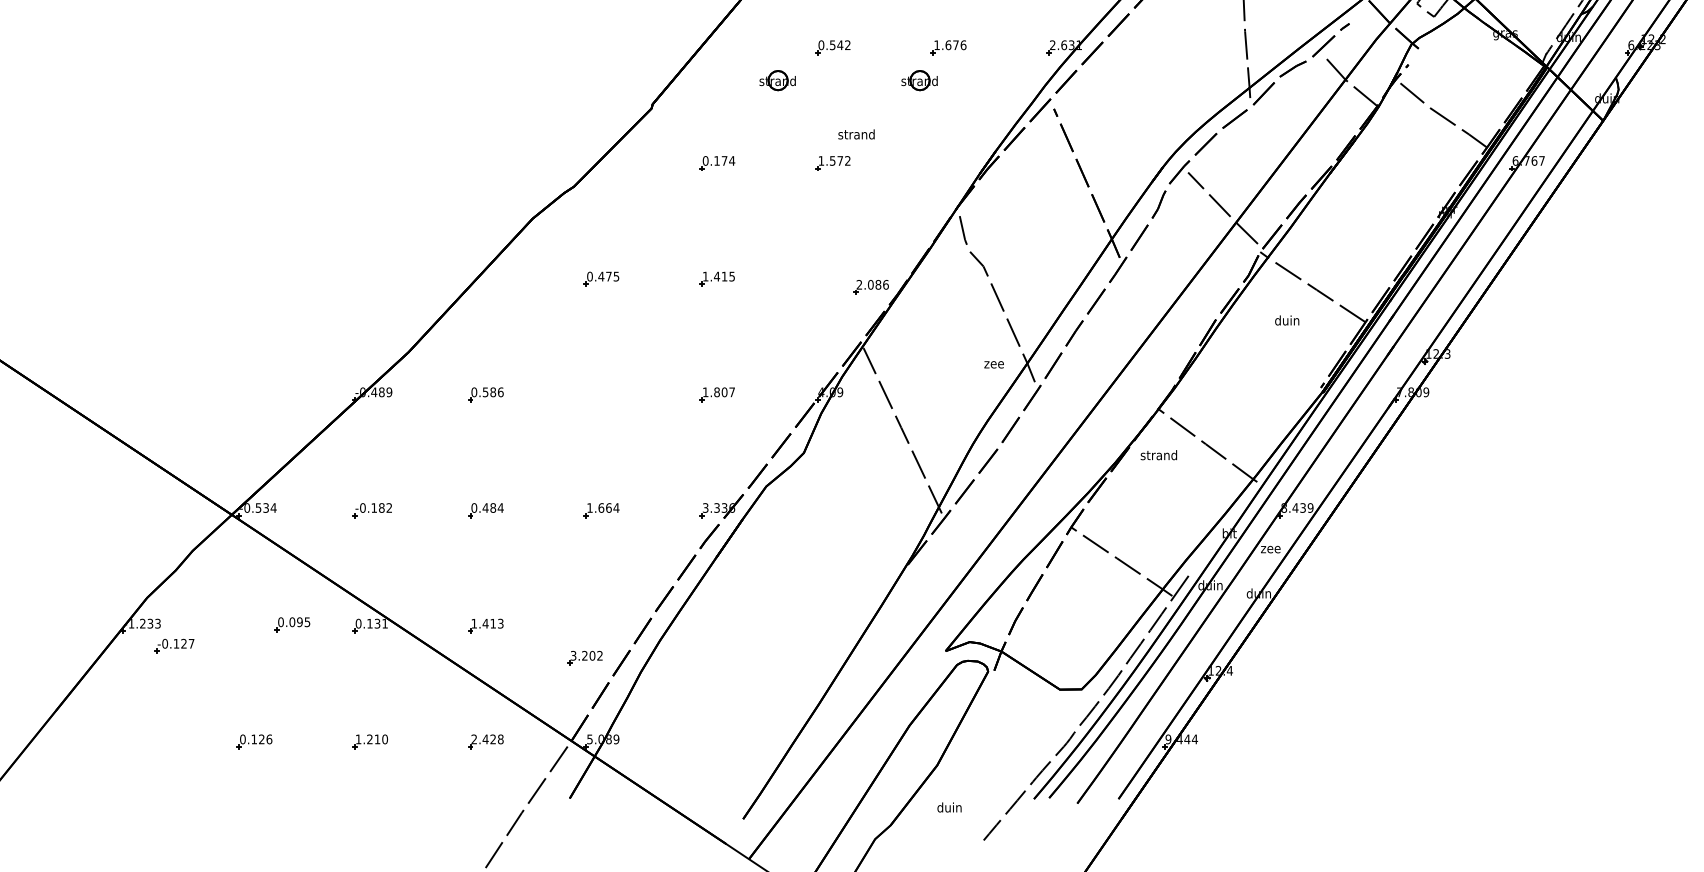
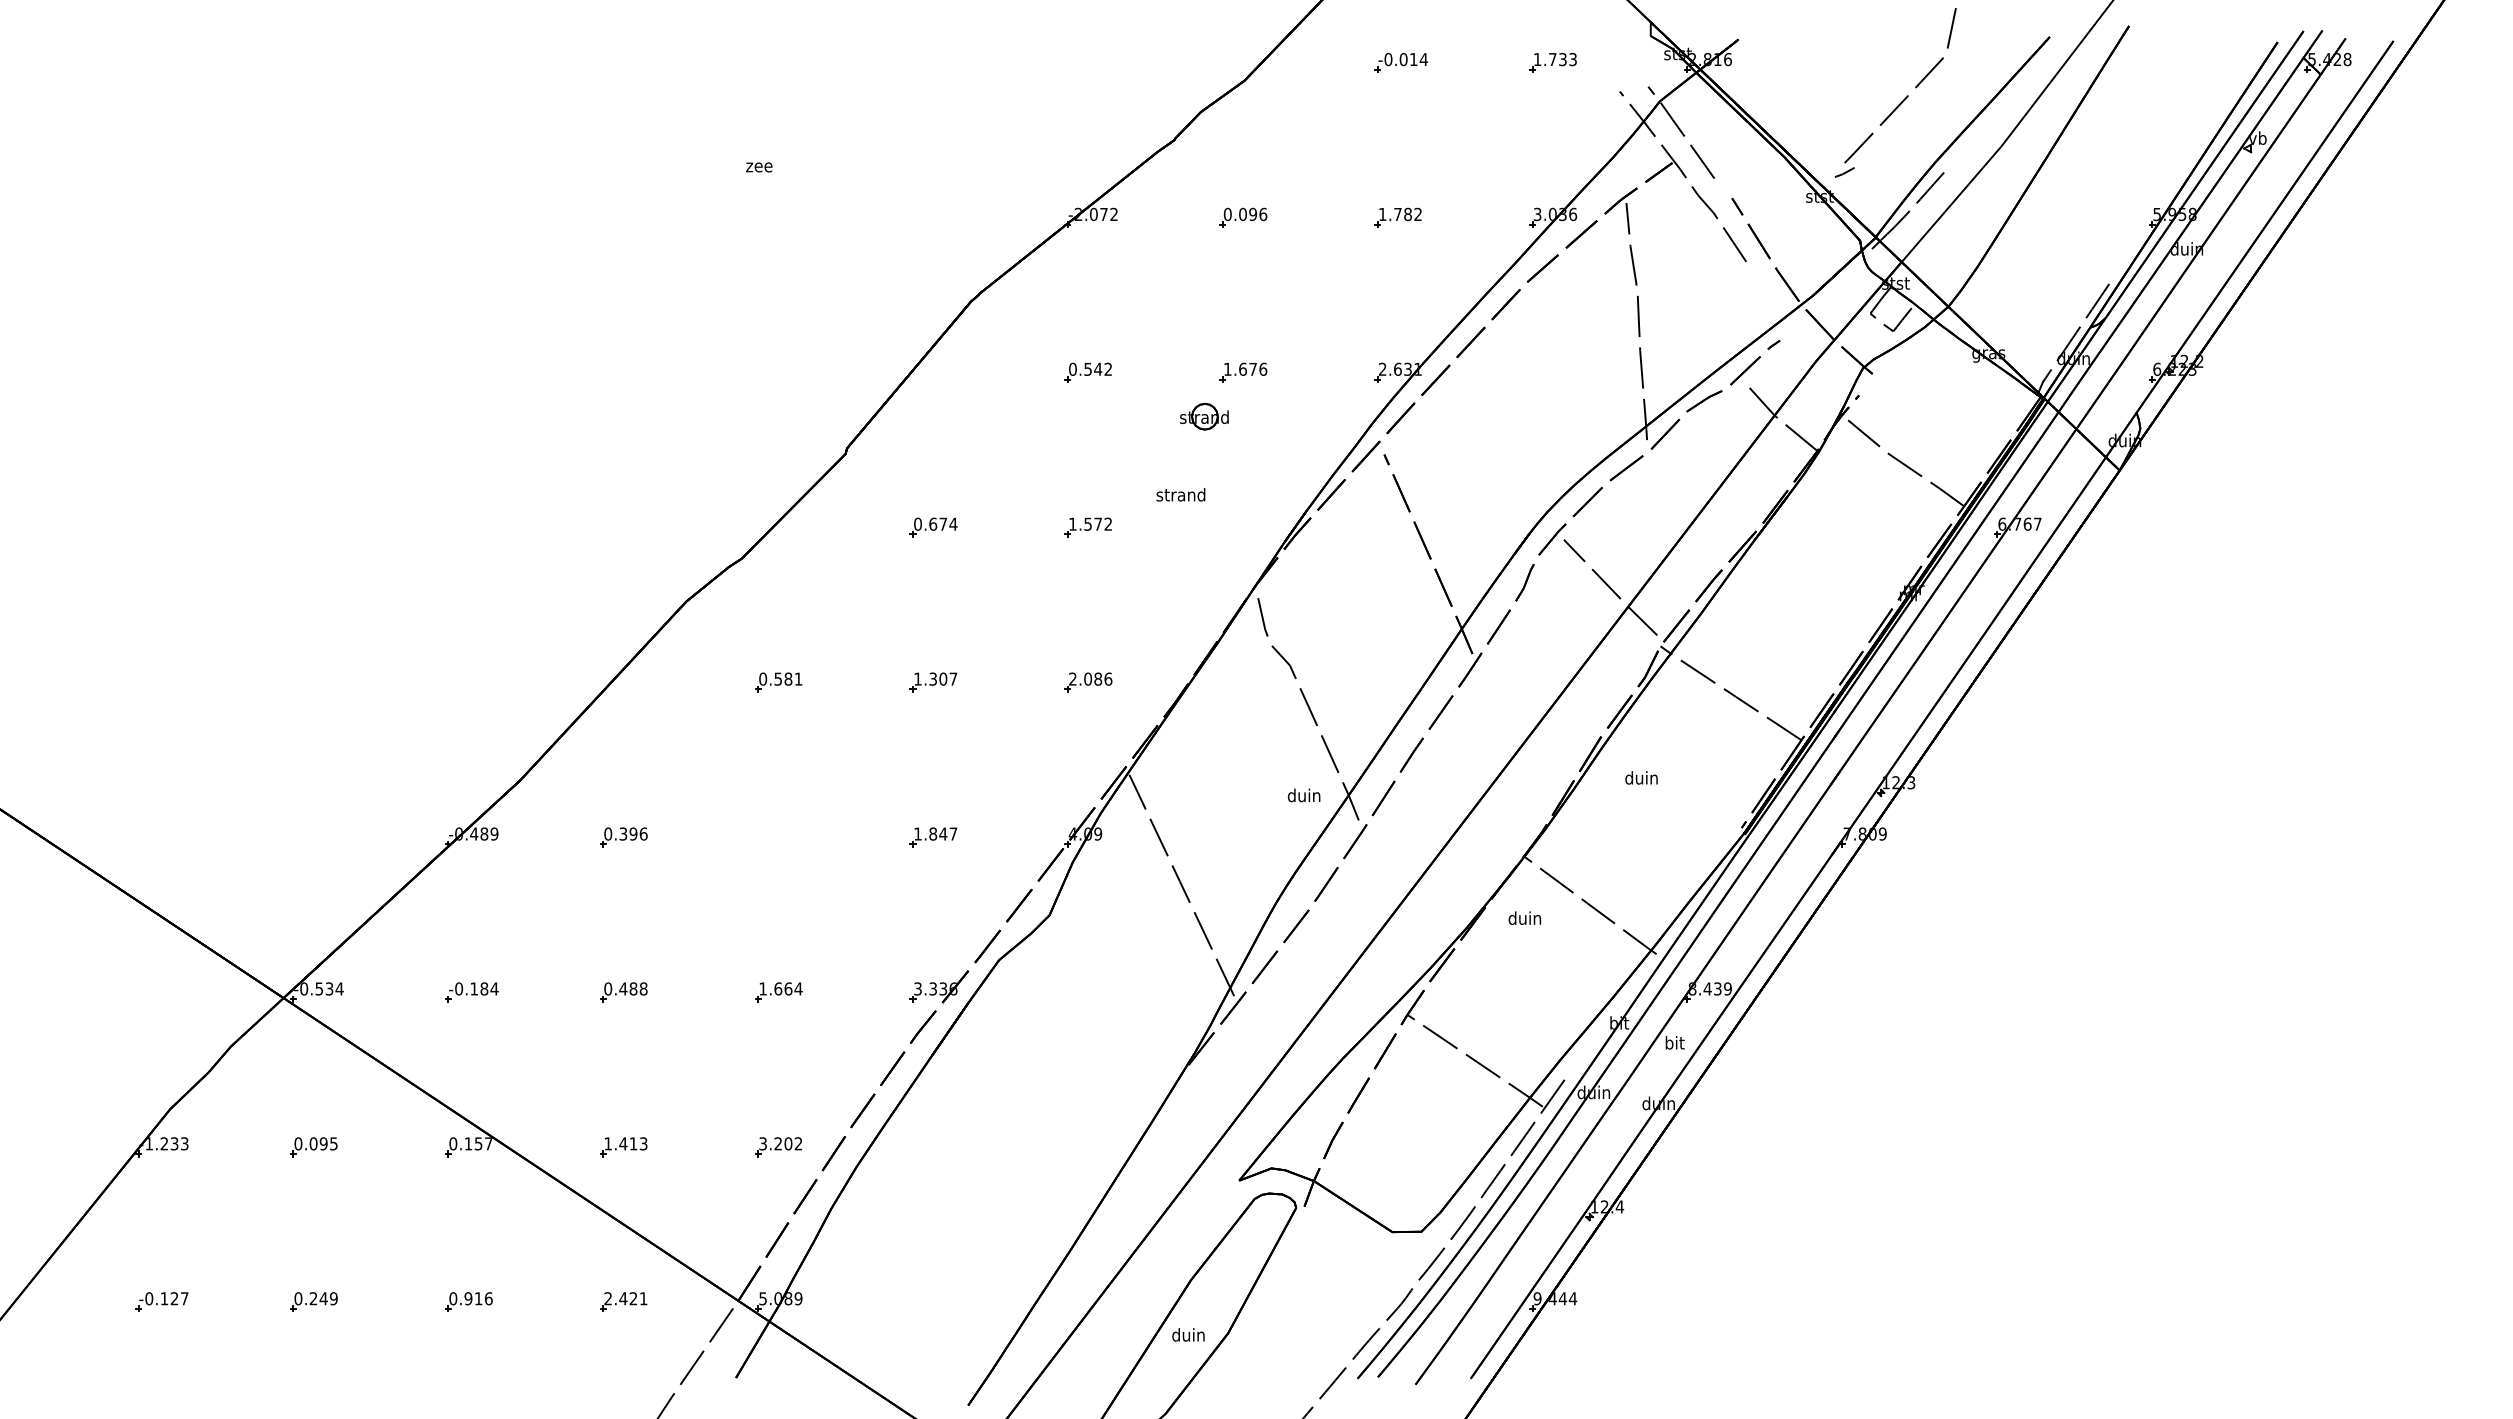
part: (777, 80) -> (1014, 416), removed
text: (856, 134) -> (1180, 494), moved
text: (717, 160) -> (933, 523), 0.174 -> 0.674
text: (608, 276) -> (788, 678), 0.475 -> 0.581
text: (724, 276) -> (943, 678), 1.415 -> 1.307
part: (871, 287) -> (1088, 682), moved
text: (1287, 320) -> (1641, 777), moved
text: (993, 363) -> (1303, 795), zee -> duin
text: (489, 391) -> (628, 833), 0.586 -> 0.396
text: (724, 391) -> (943, 833), 1.807 -> 1.847
text: (1158, 454) -> (1524, 917), strand -> duin
text: (389, 507) -> (494, 988), -0.182 -> -0.184
text: (500, 507) -> (643, 988), 0.484 -> 0.488
text: (1270, 548) -> (1674, 1042), zee -> bit
text: (381, 623) -> (483, 1143), 0.131 -> 0.157
part: (292, 624) -> (313, 1147), moved
part: (174, 645) -> (161, 1301), moved
part: (585, 658) -> (778, 1147), moved
text: (261, 739) -> (323, 1298), 0.126 -> 0.249
text: (371, 739) -> (470, 1298), 1.210 -> 0.916
text: (500, 739) -> (643, 1298), 2.428 -> 2.421
text: (949, 807) -> (1188, 1334), moved

